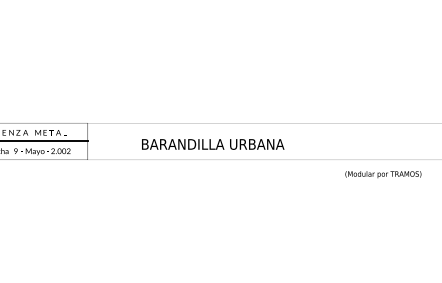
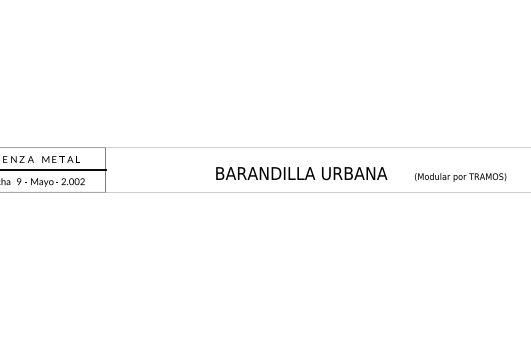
text: (213, 144) -> (302, 173), moved
text: (383, 174) -> (460, 177), moved

